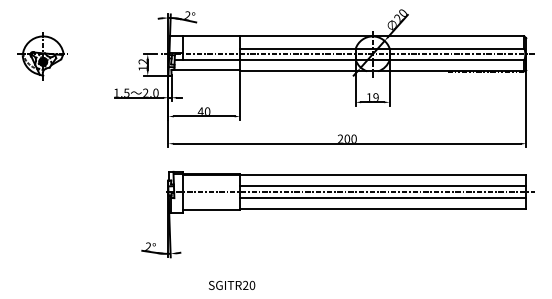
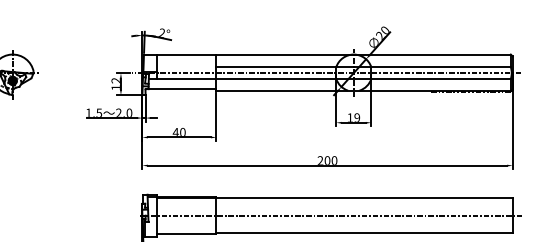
line: (383, 186) -> (364, 209), removed
line: (383, 197) -> (364, 221), removed

